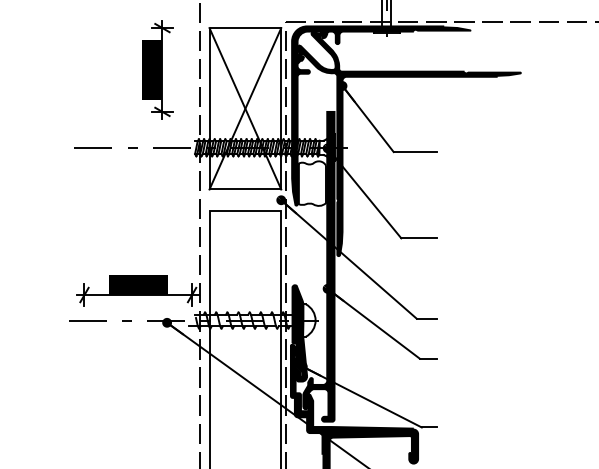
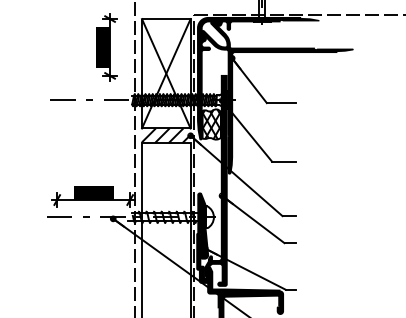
hatch: (312, 183) -> (211, 124), added
hatch: (245, 199) -> (166, 135), added

